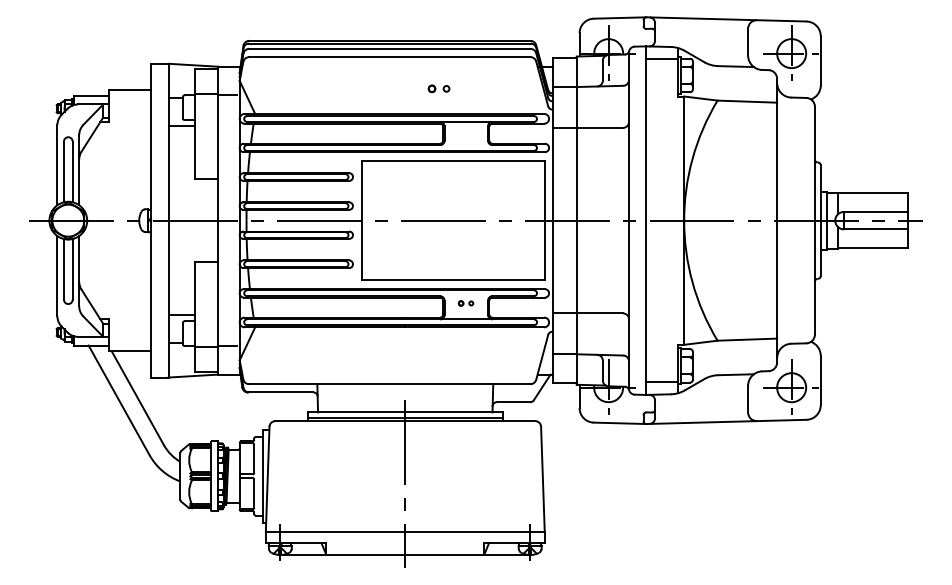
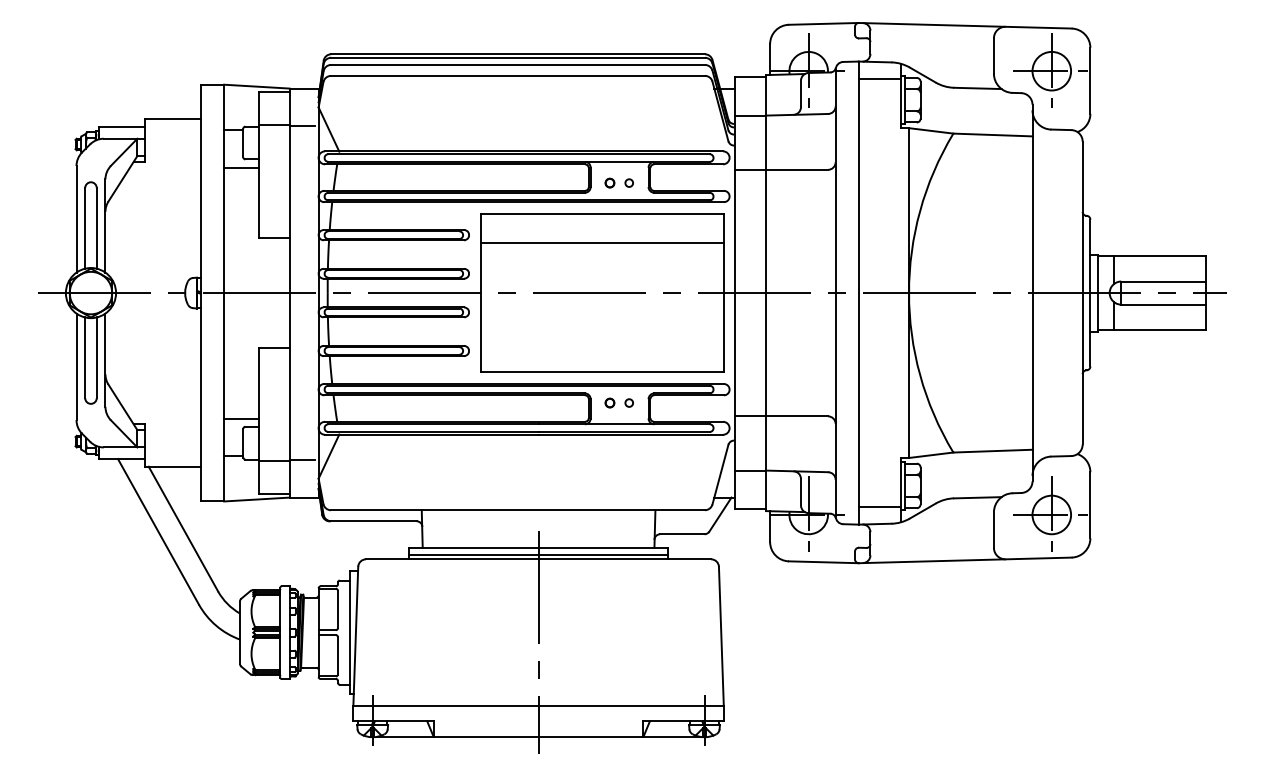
part: (438, 88) -> (618, 182), moved
line: (452, 182) -> (601, 242), added
part: (465, 303) -> (618, 403), size x1.43

